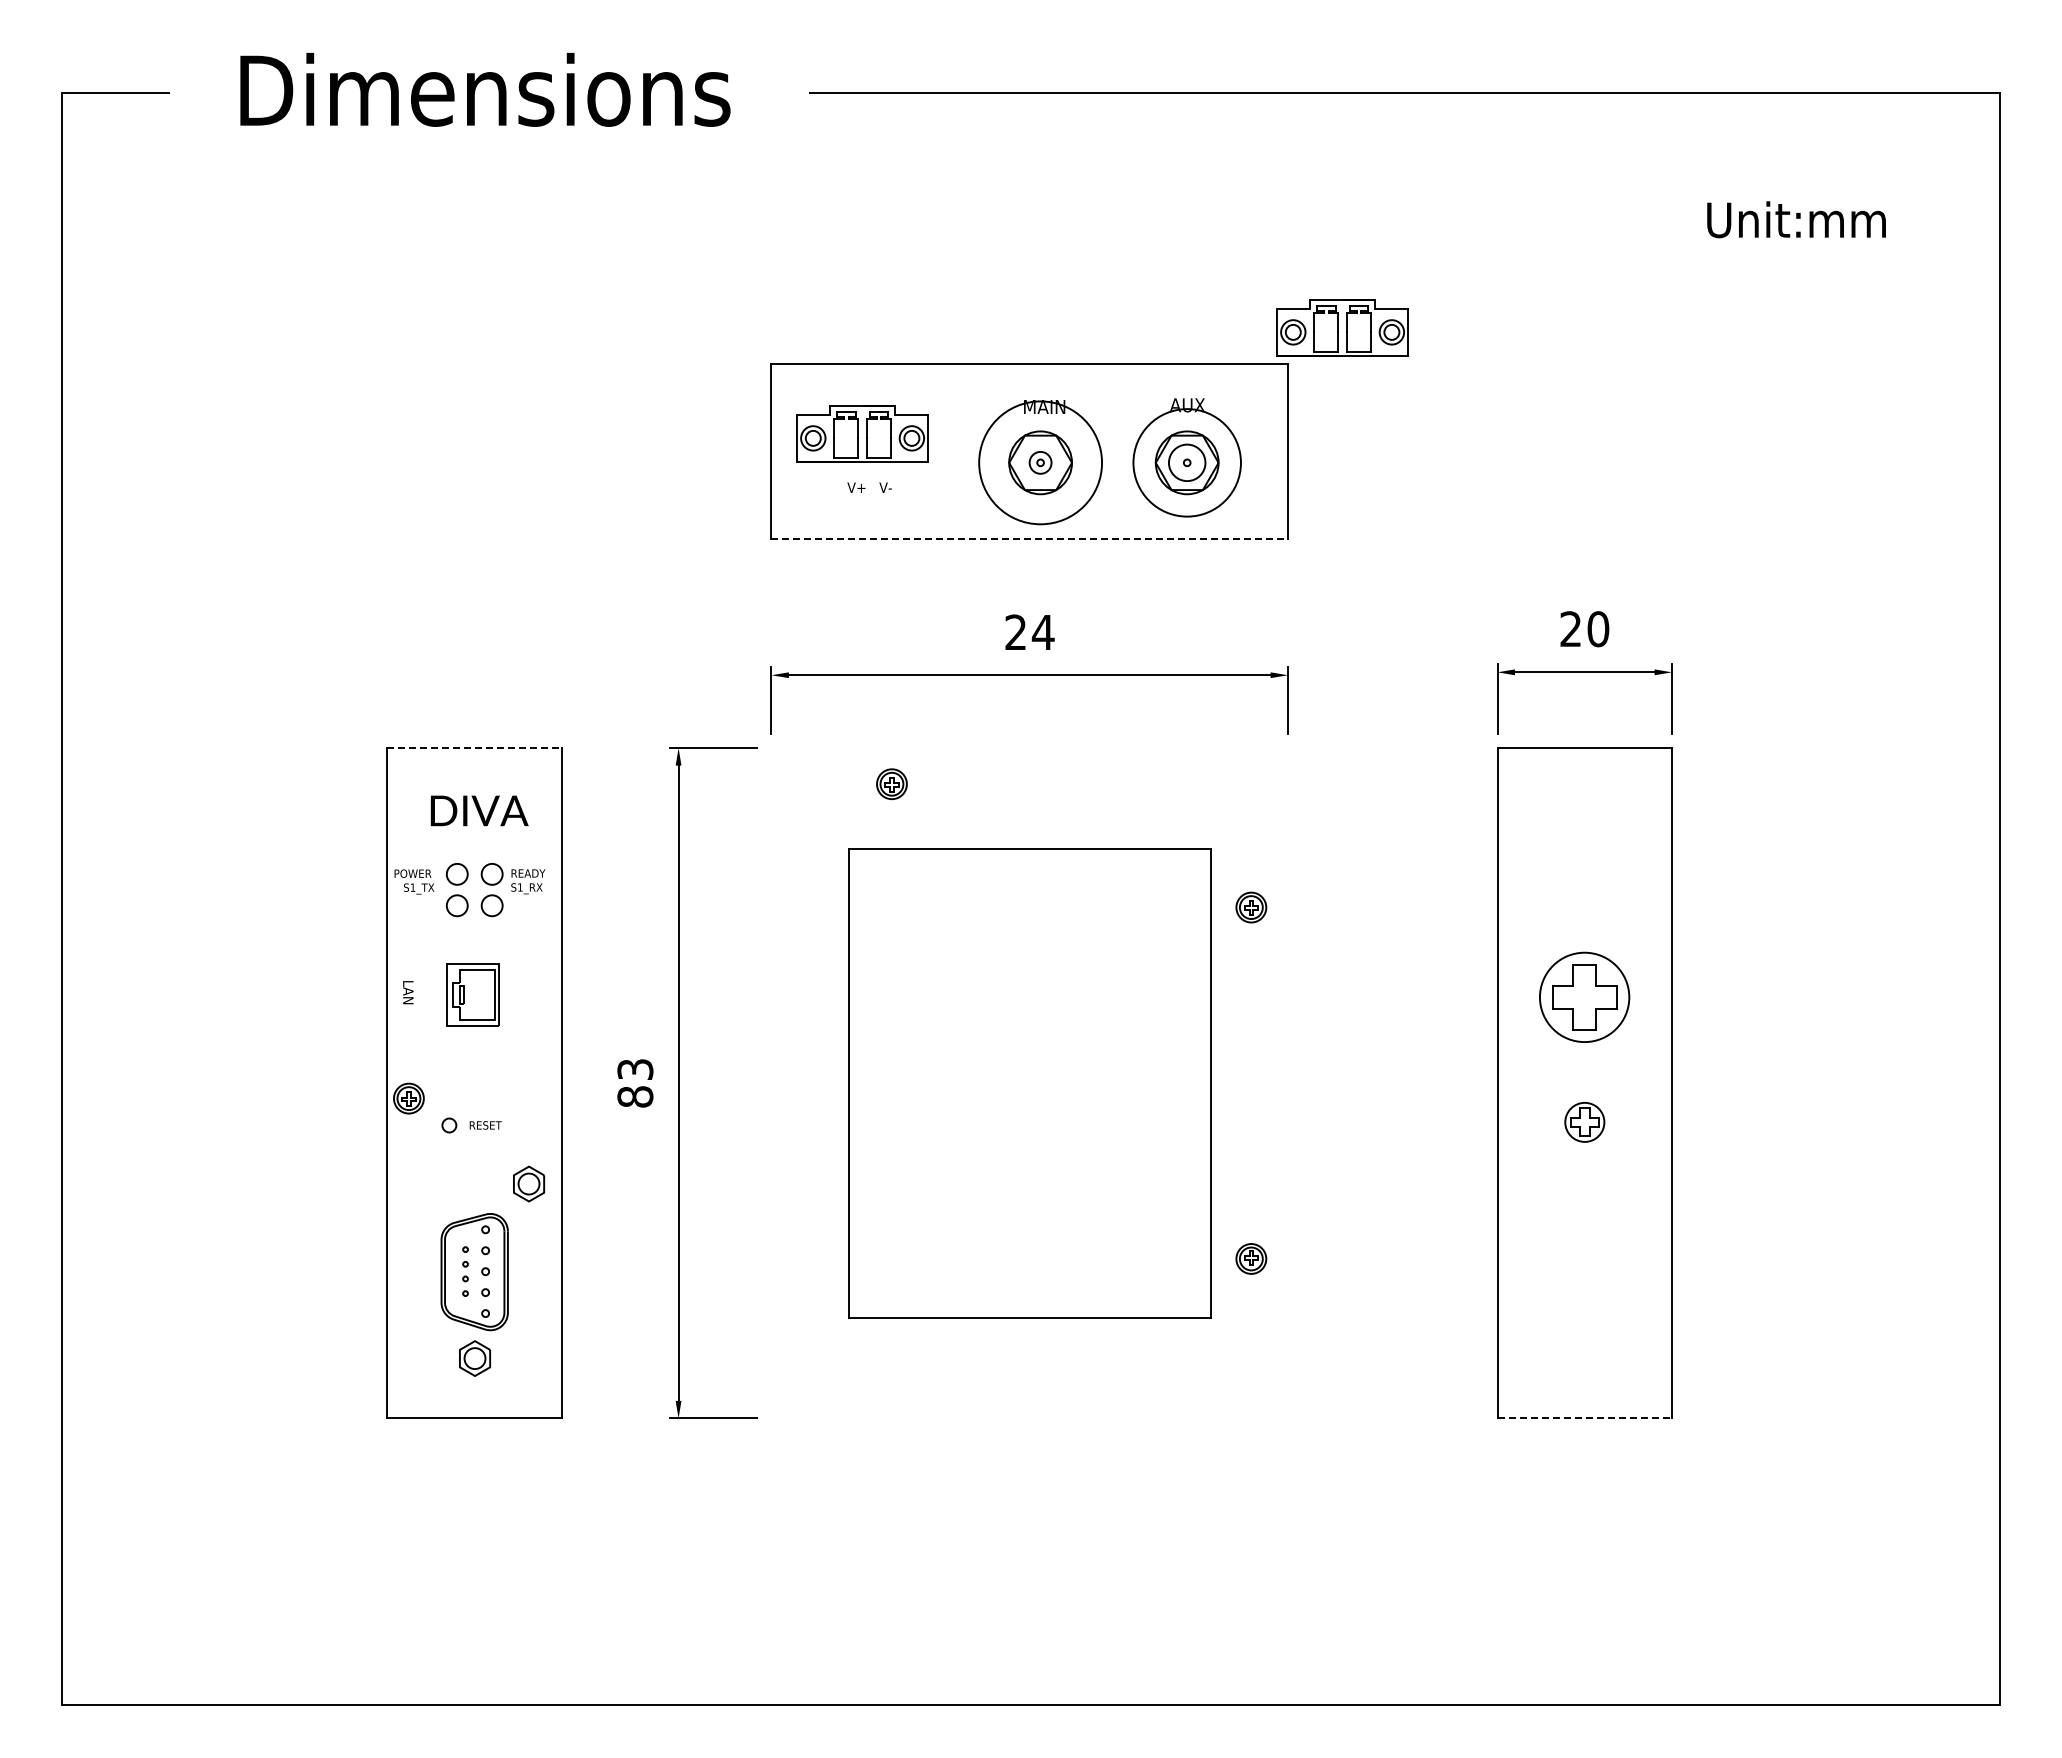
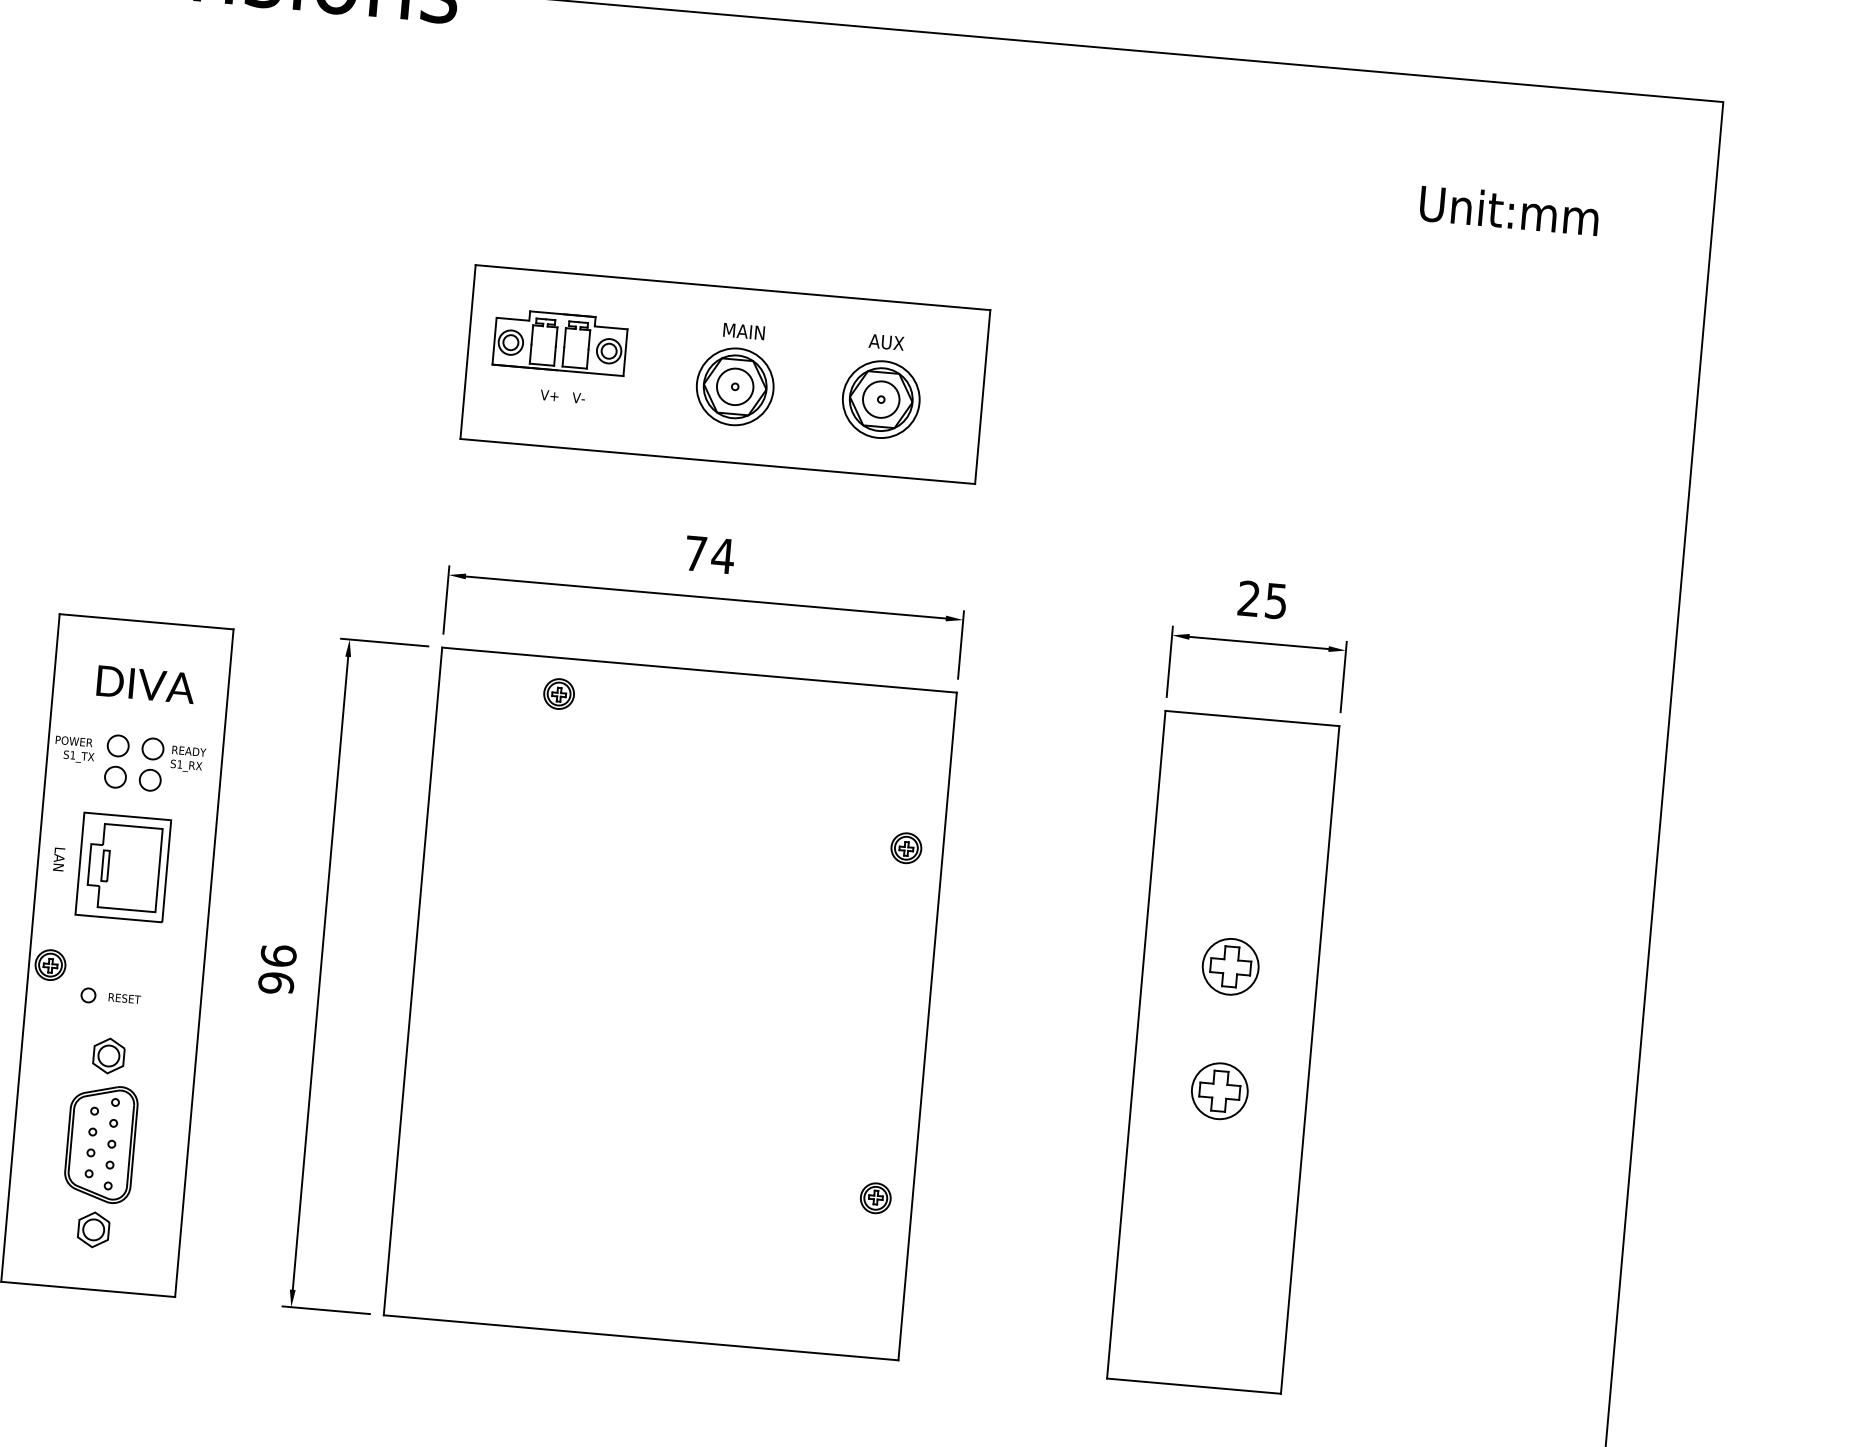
part: (1342, 327) -> (1047, 278), removed
circle: (1040, 462) -> (735, 386), size x0.62
circle: (1040, 462) -> (735, 386), size x1.67
circle: (1186, 462) -> (880, 399), size x0.71
line: (1030, 538) -> (718, 461), dashed -> solid
text: (1598, 629) -> (1276, 601), 20 -> 25
text: (1015, 631) -> (695, 552), 24 -> 74
line: (475, 748) -> (147, 622), dashed -> solid
part: (472, 994) -> (122, 866), size x1.67
part: (1584, 997) -> (1230, 966), size x0.62
text: (635, 1082) -> (277, 968), 83 -> 96
part: (1029, 1082) -> (670, 1003), size x1.43
part: (1584, 1122) -> (1219, 1091), size x1.43
part: (528, 1183) -> (108, 1055), moved
part: (465, 1271) -> (91, 1142), size x1.43
line: (1585, 1418) -> (1194, 1386), dashed -> solid

